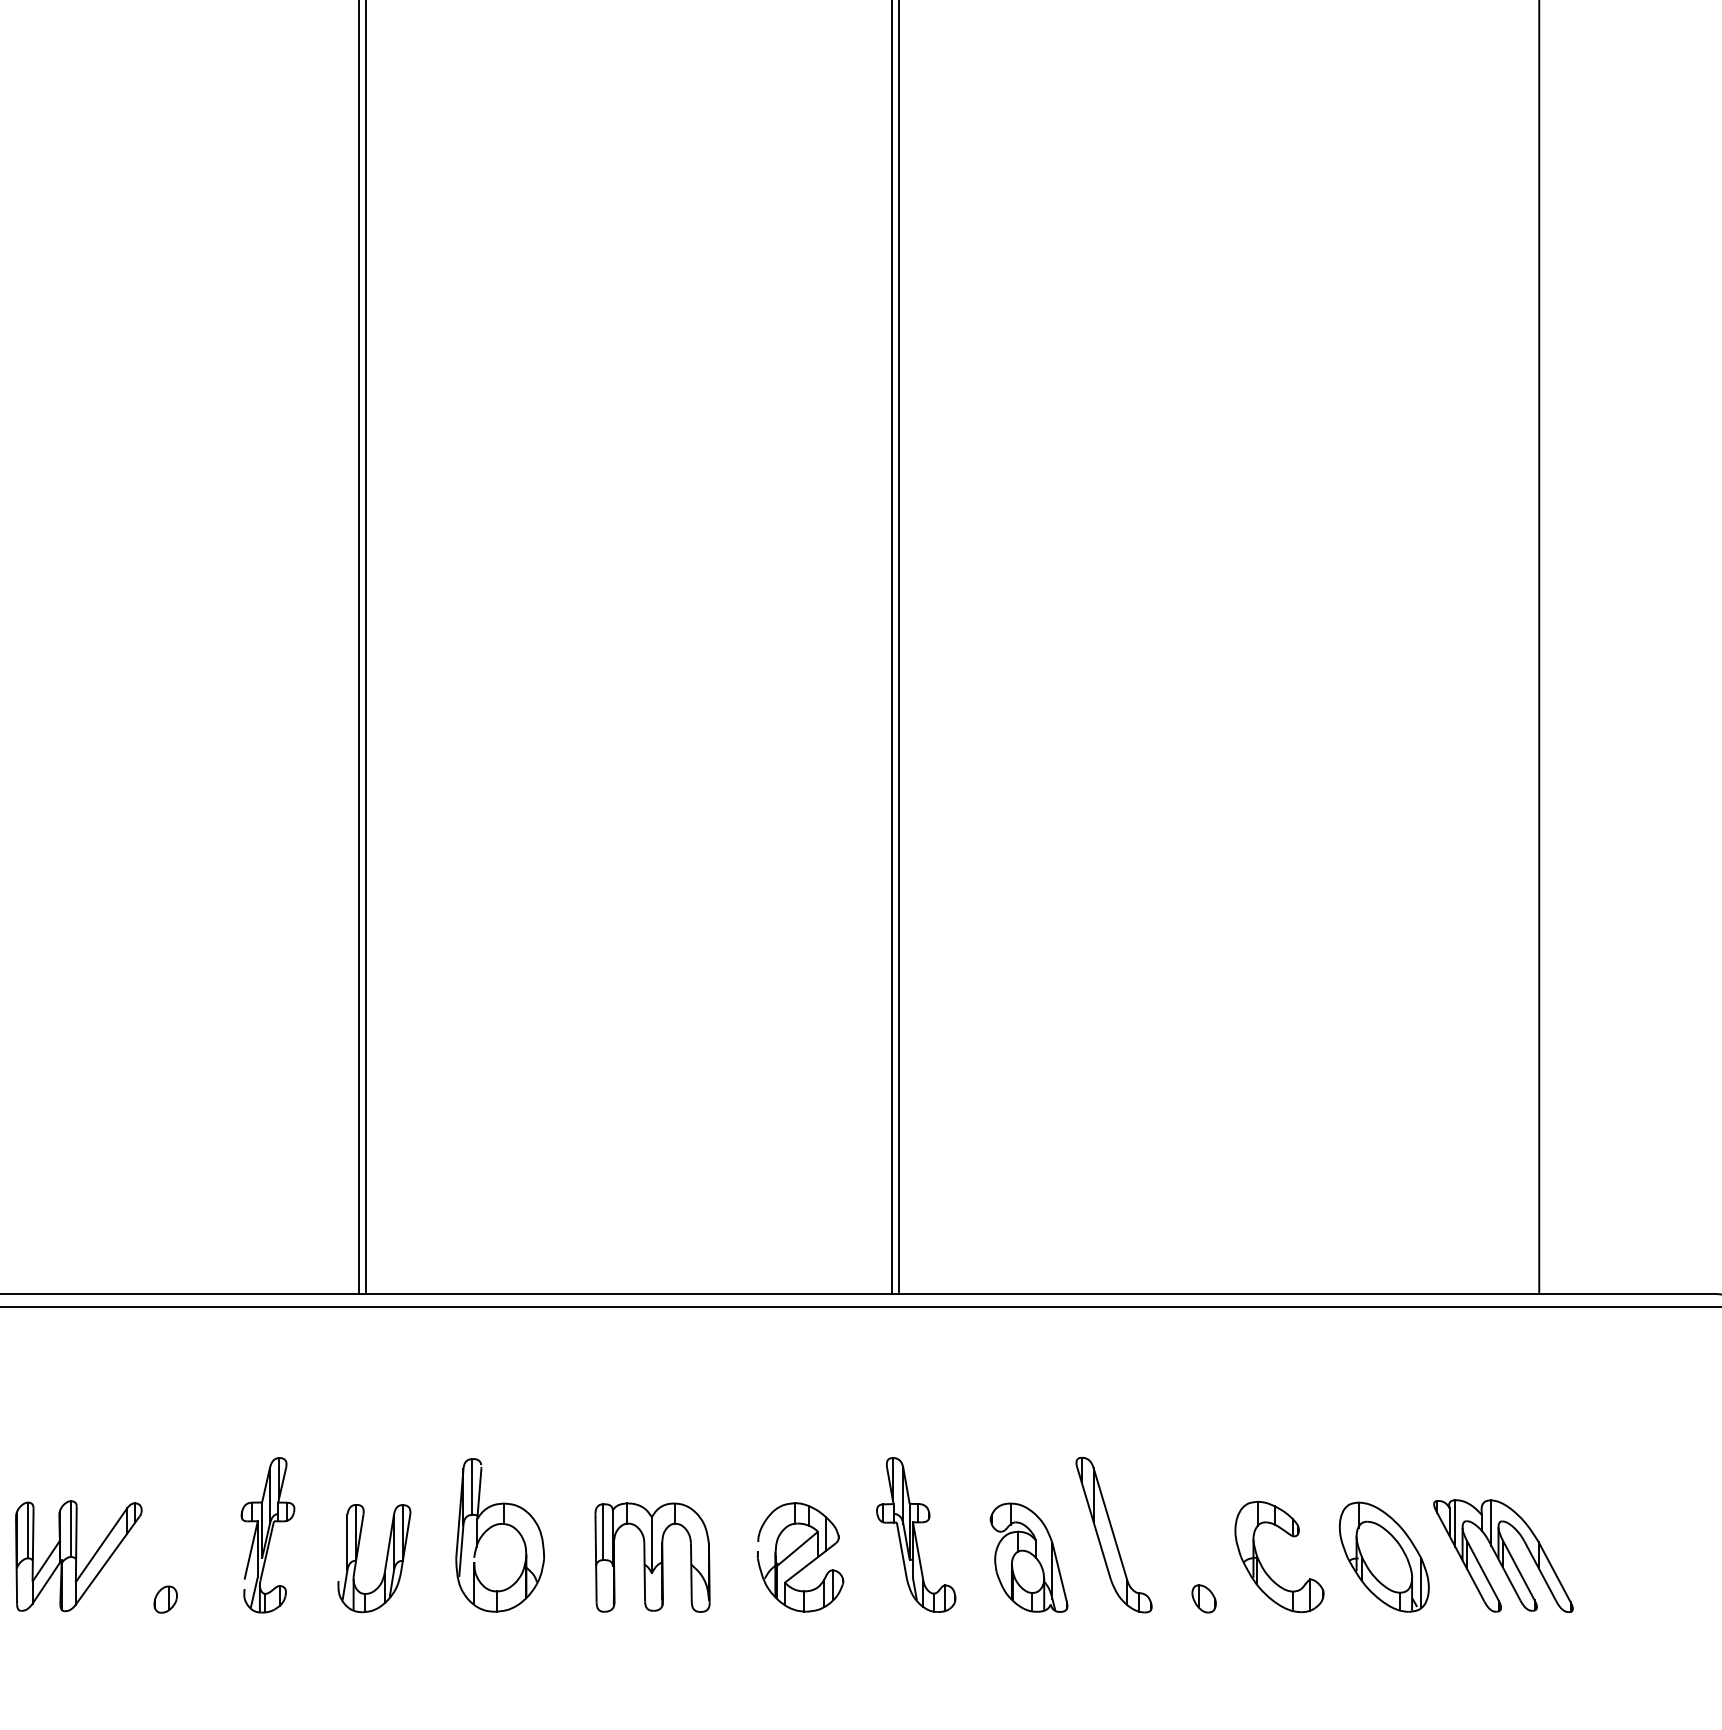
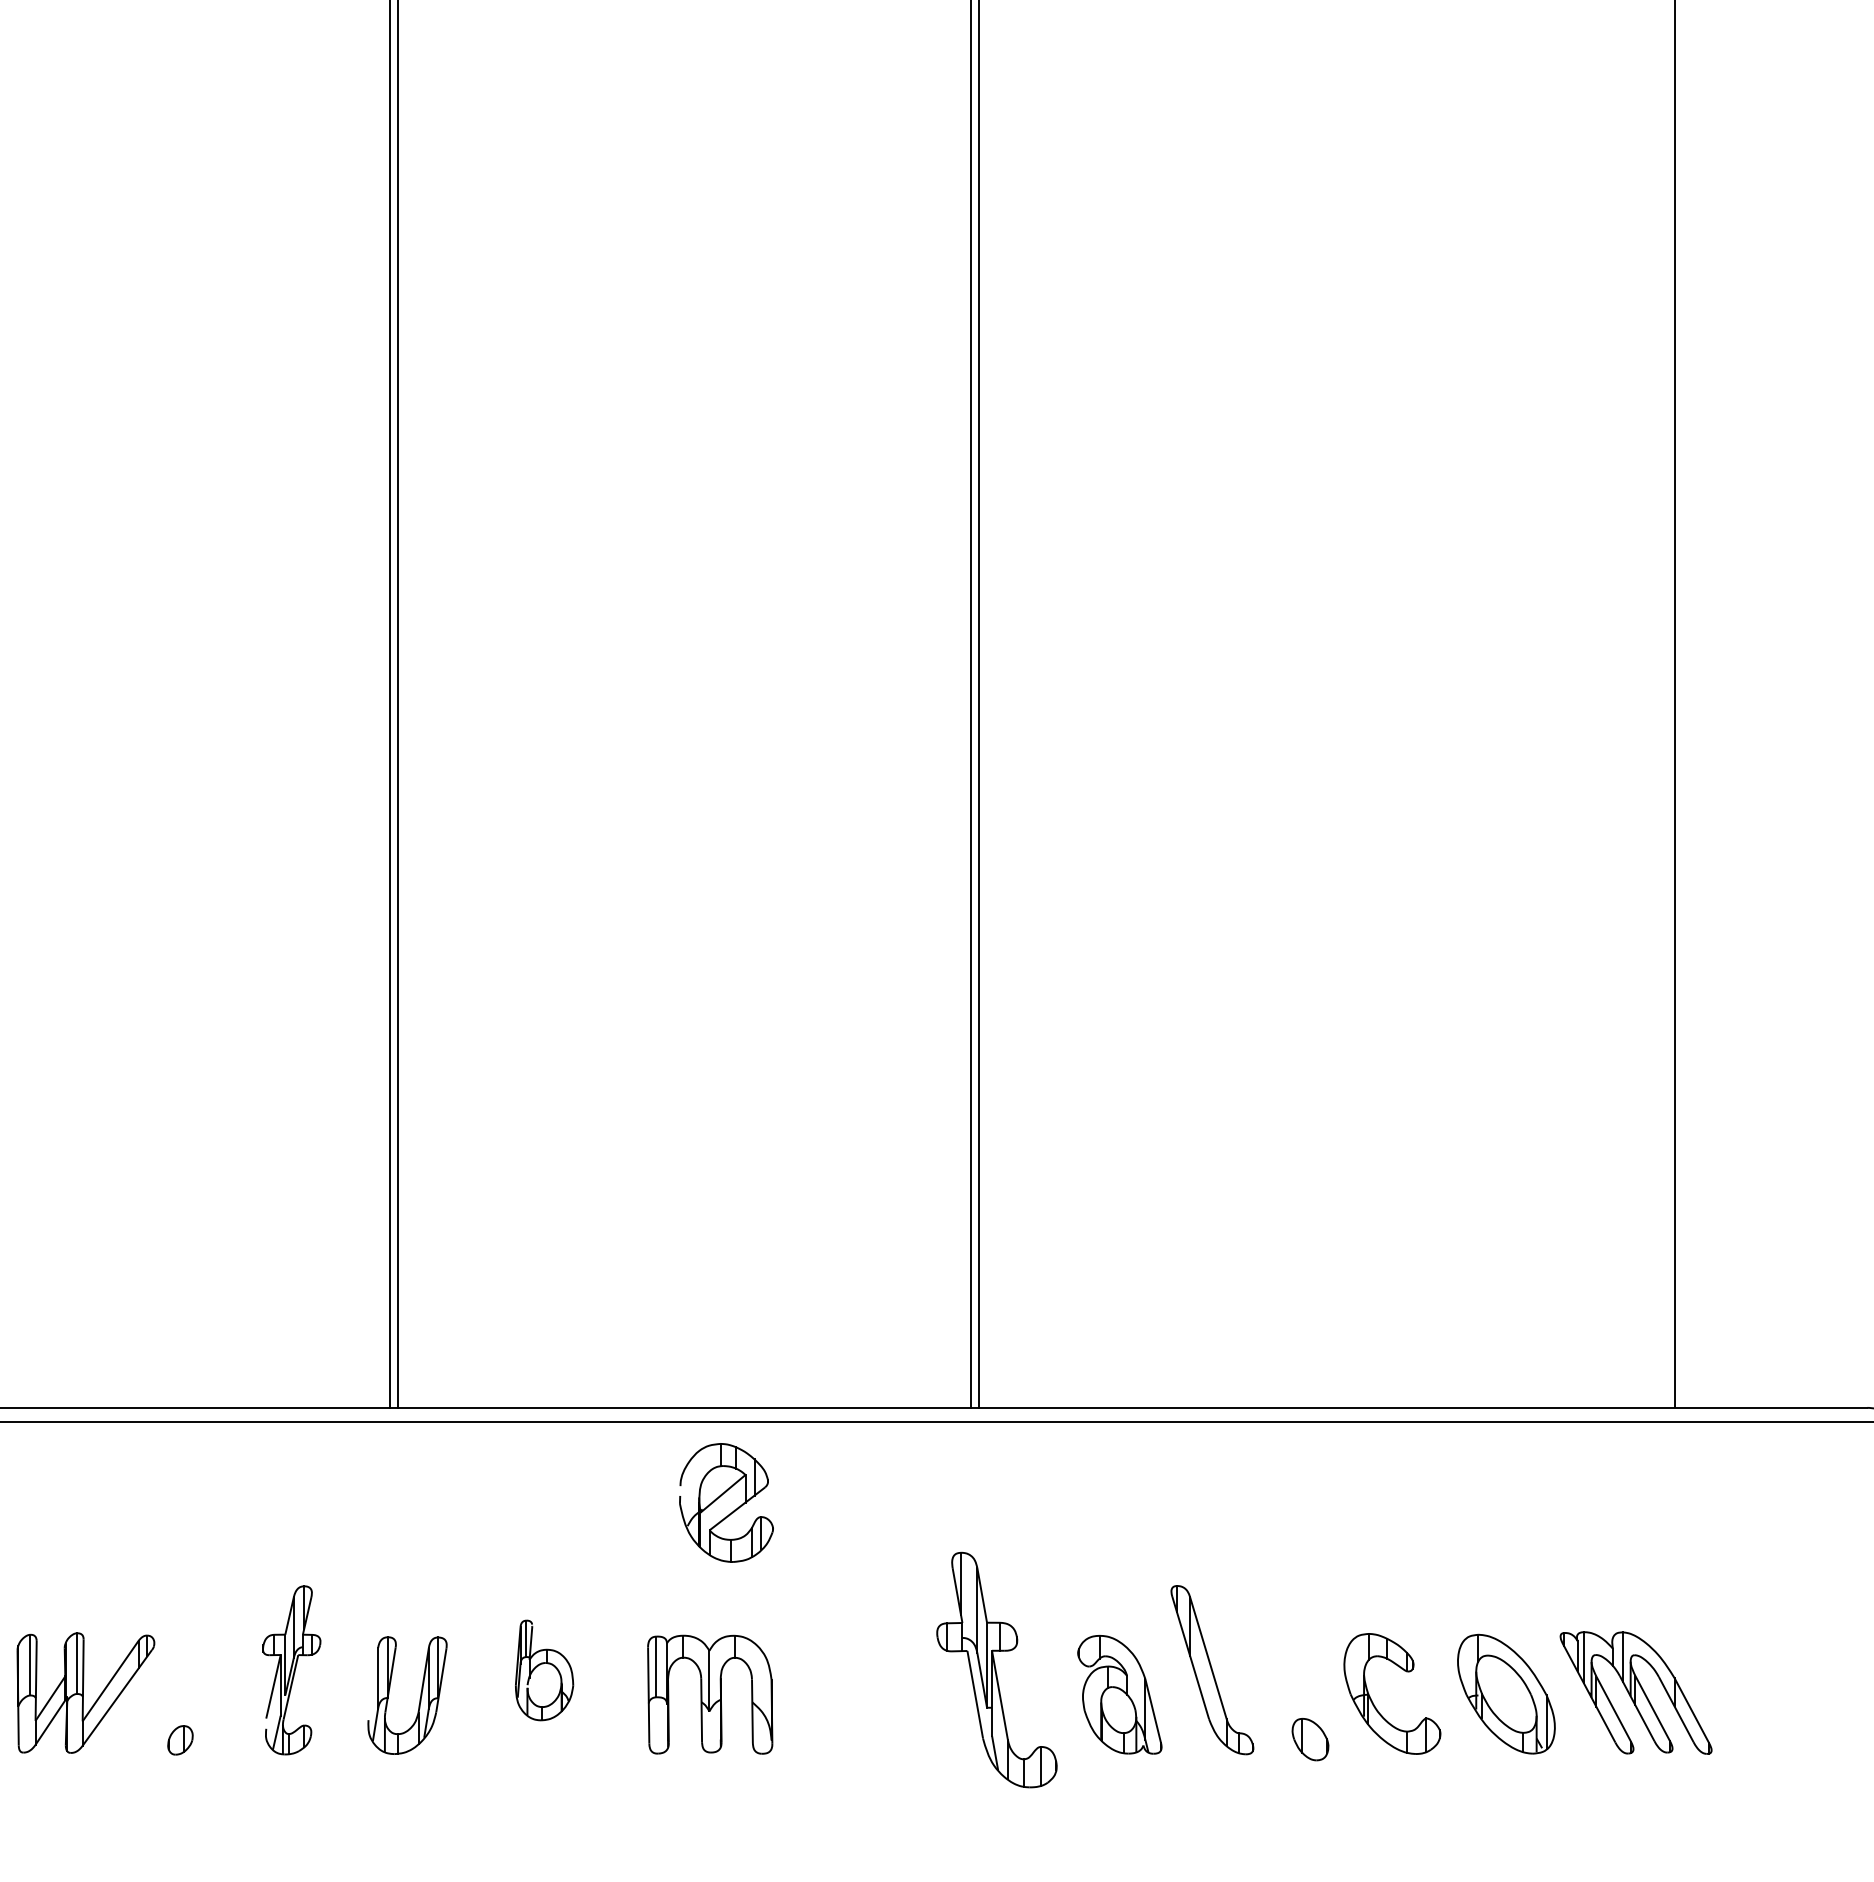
part: (916, 1534) -> (997, 1669), size x1.4
part: (500, 1535) -> (544, 1670), size x0.6
part: (800, 1557) -> (726, 1503), moved
part: (1203, 1598) -> (1309, 1739), size x1.4

